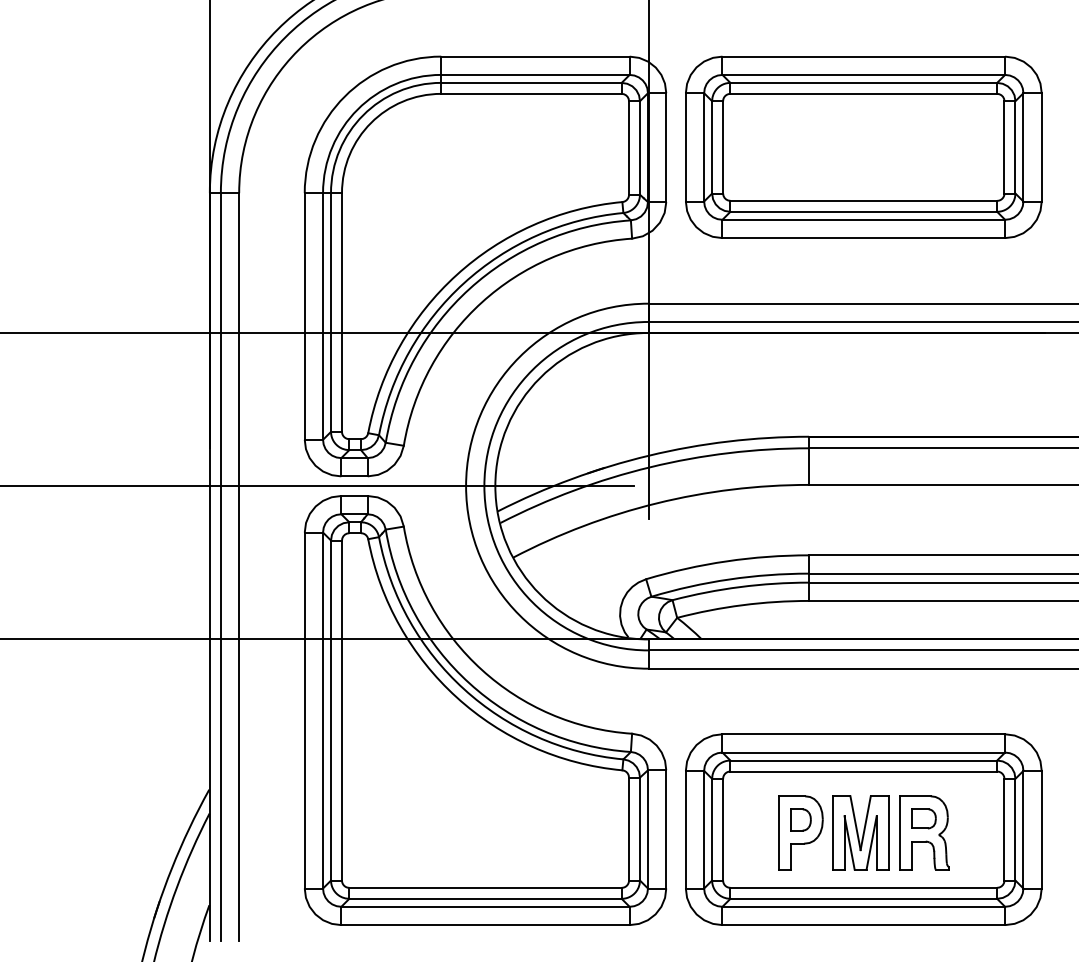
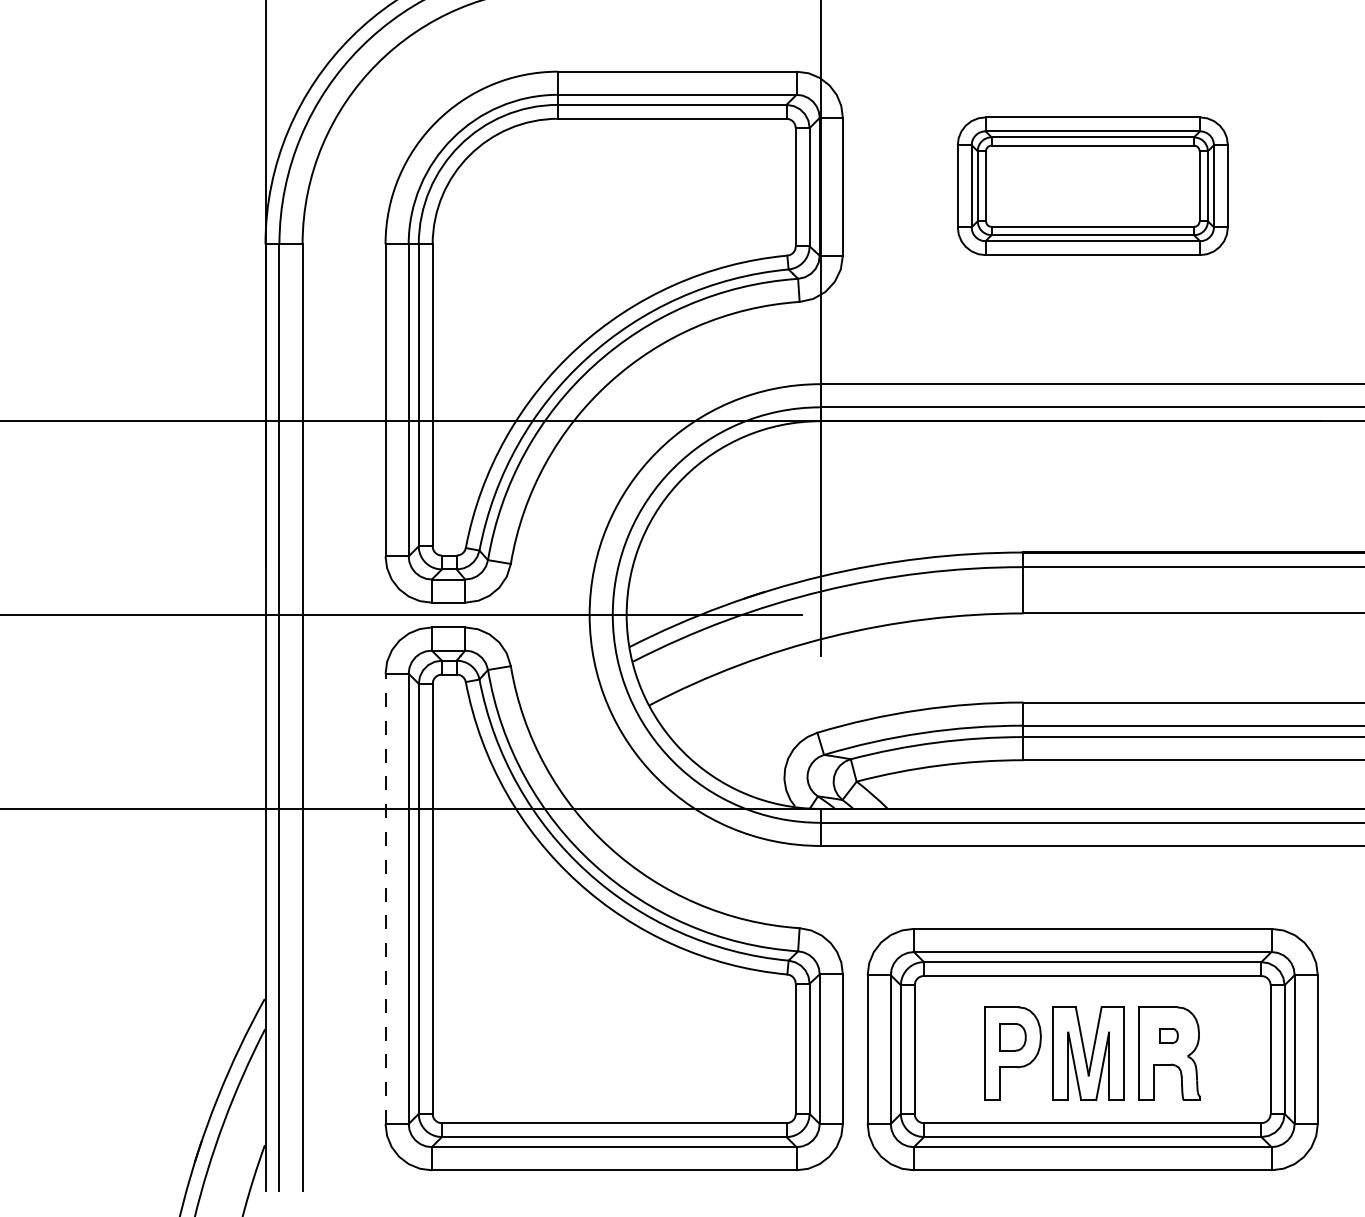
part: (863, 146) -> (1092, 185), size x0.6
line: (304, 710) -> (385, 898), solid -> dashed
part: (923, 818) -> (1168, 1035), size x0.6

